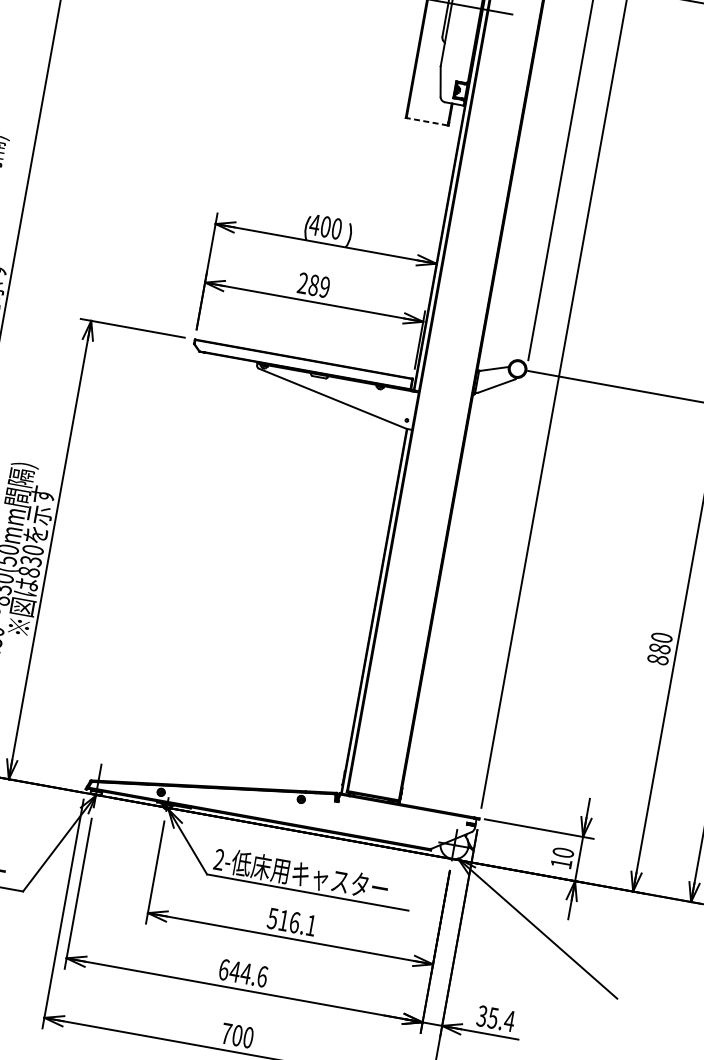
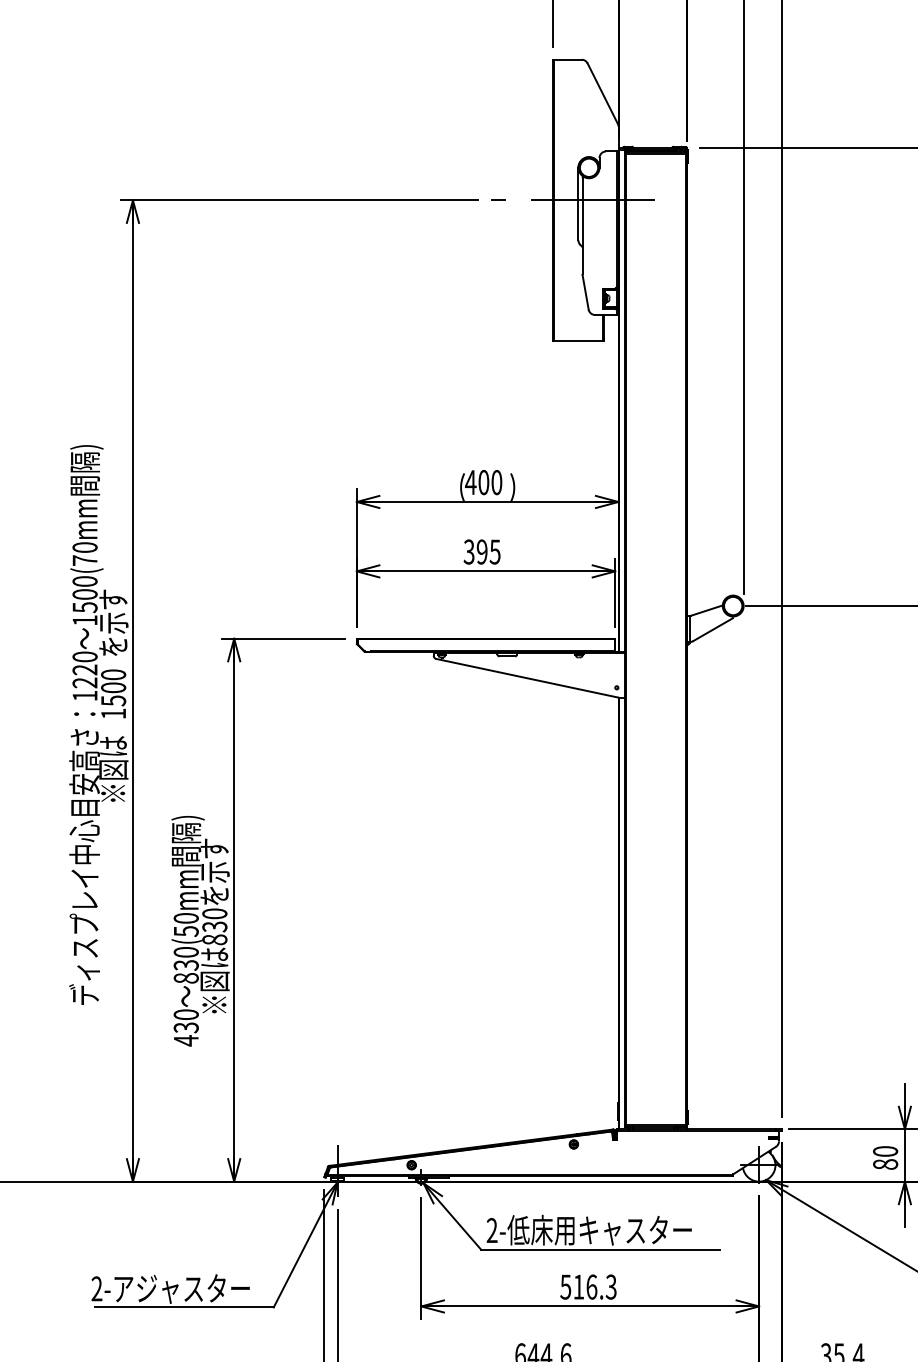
line: (427, 122) -> (578, 341), dashed -> solid
text: (313, 284) -> (481, 551), 289 -> 395
text: (561, 863) -> (885, 1164), 10 -> 80
text: (310, 924) -> (610, 1286), 516.1 -> 516.3

